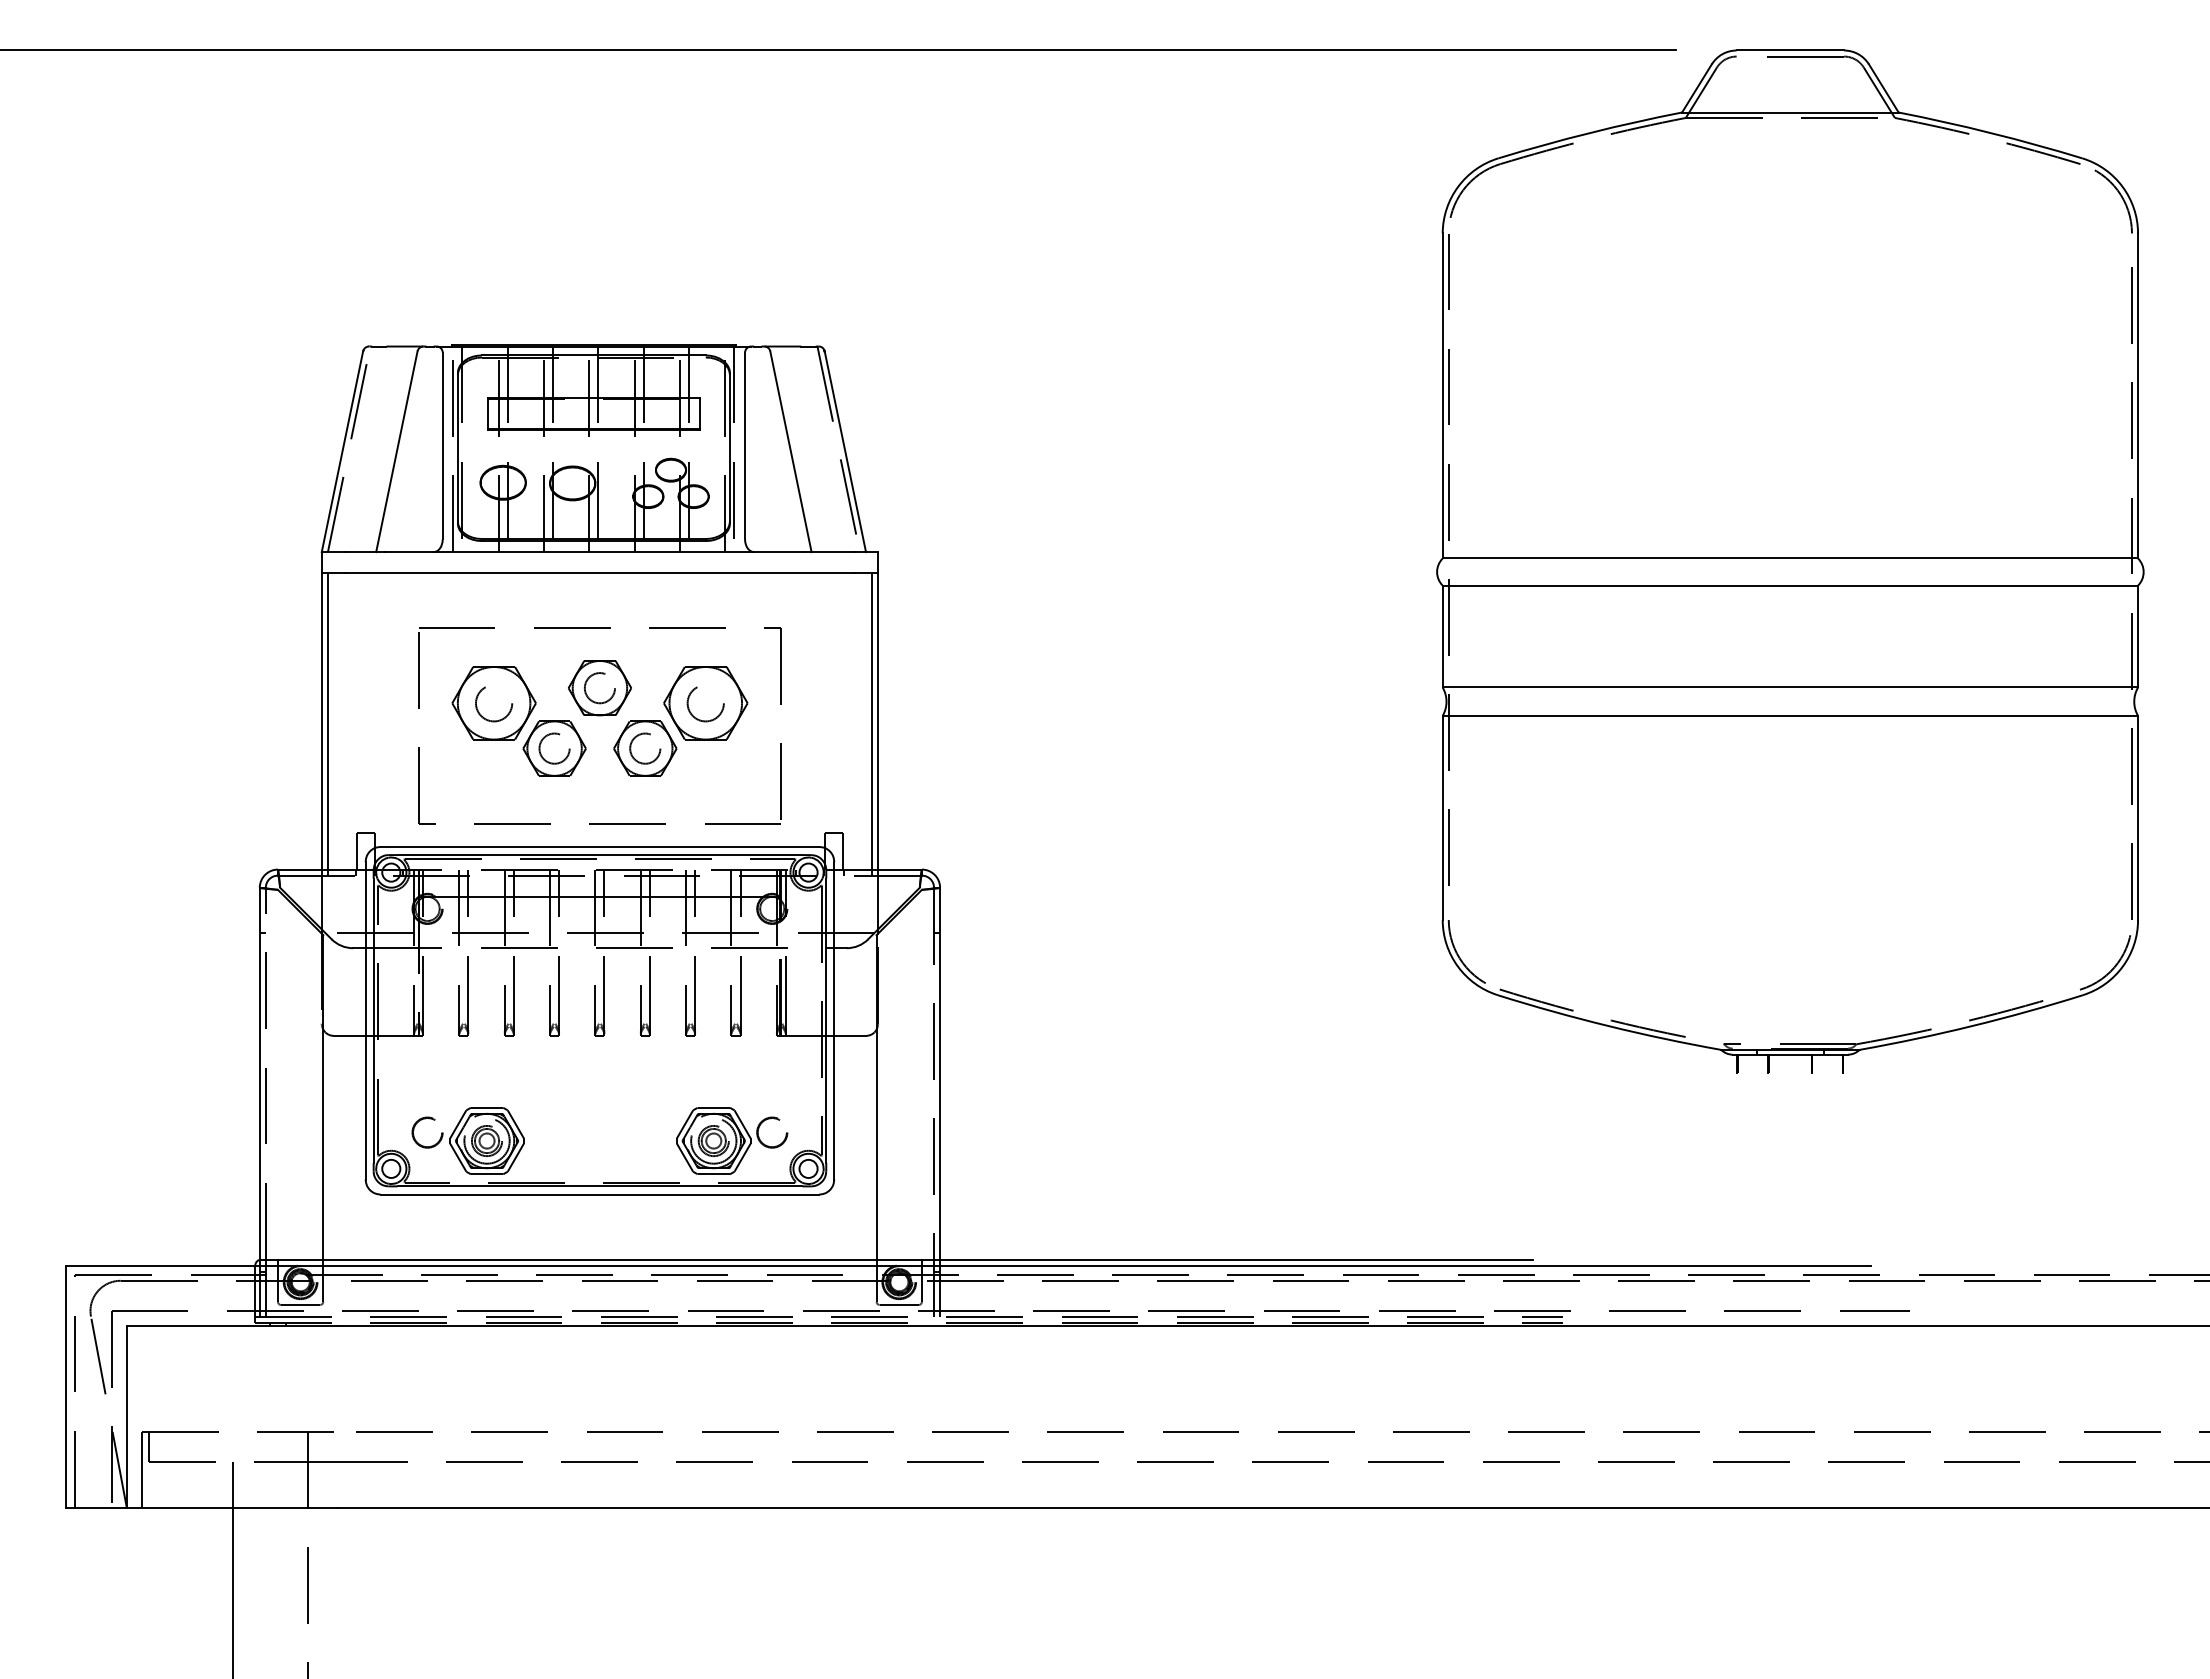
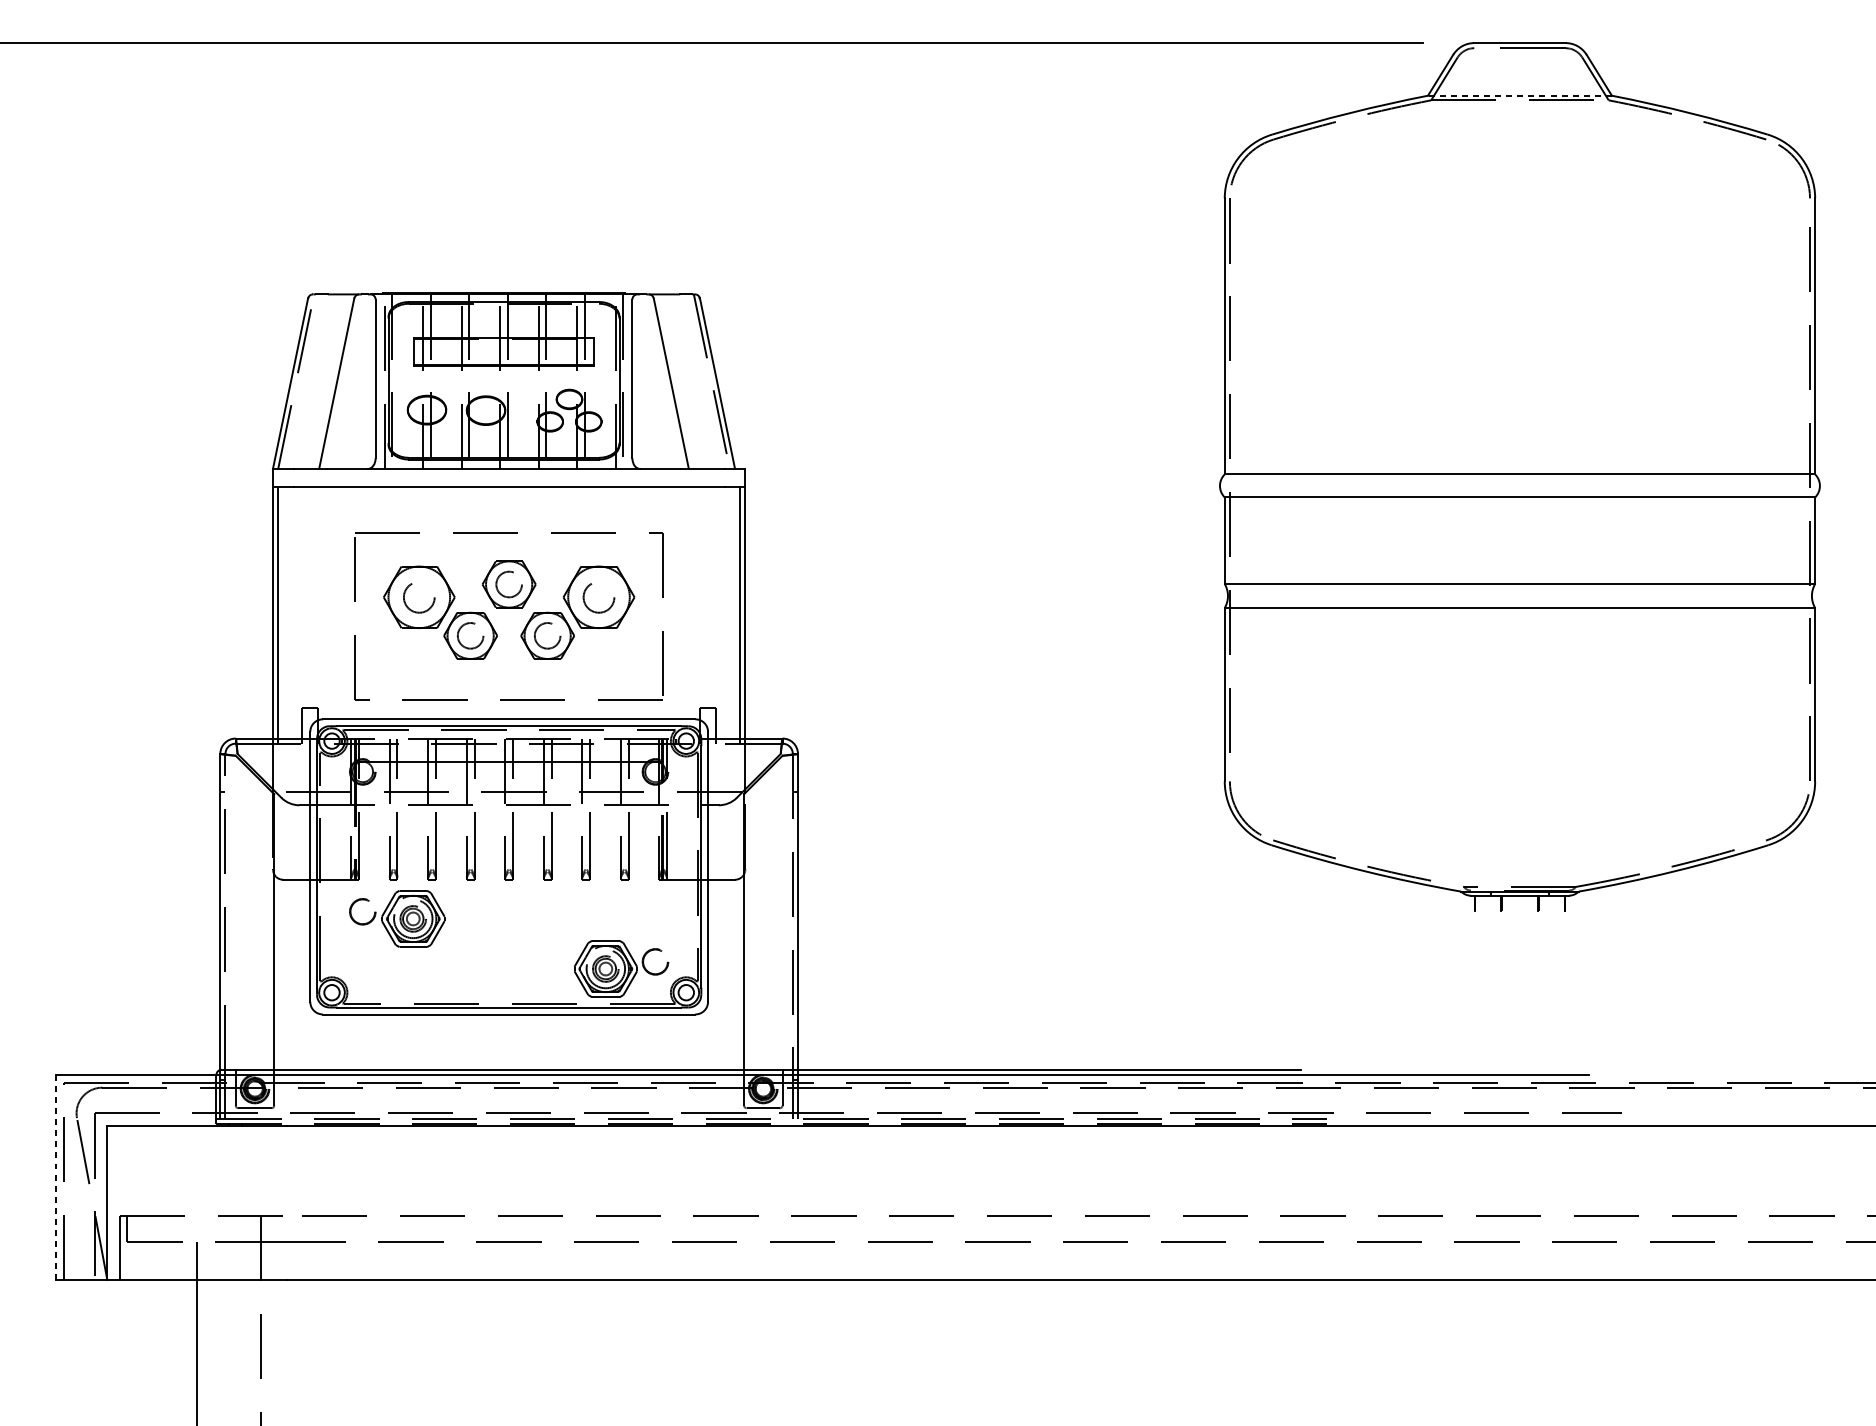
line: (1789, 112) -> (1519, 95), solid -> dashed
part: (467, 1140) -> (396, 918), moved
line: (66, 1386) -> (56, 1177), solid -> dashed

